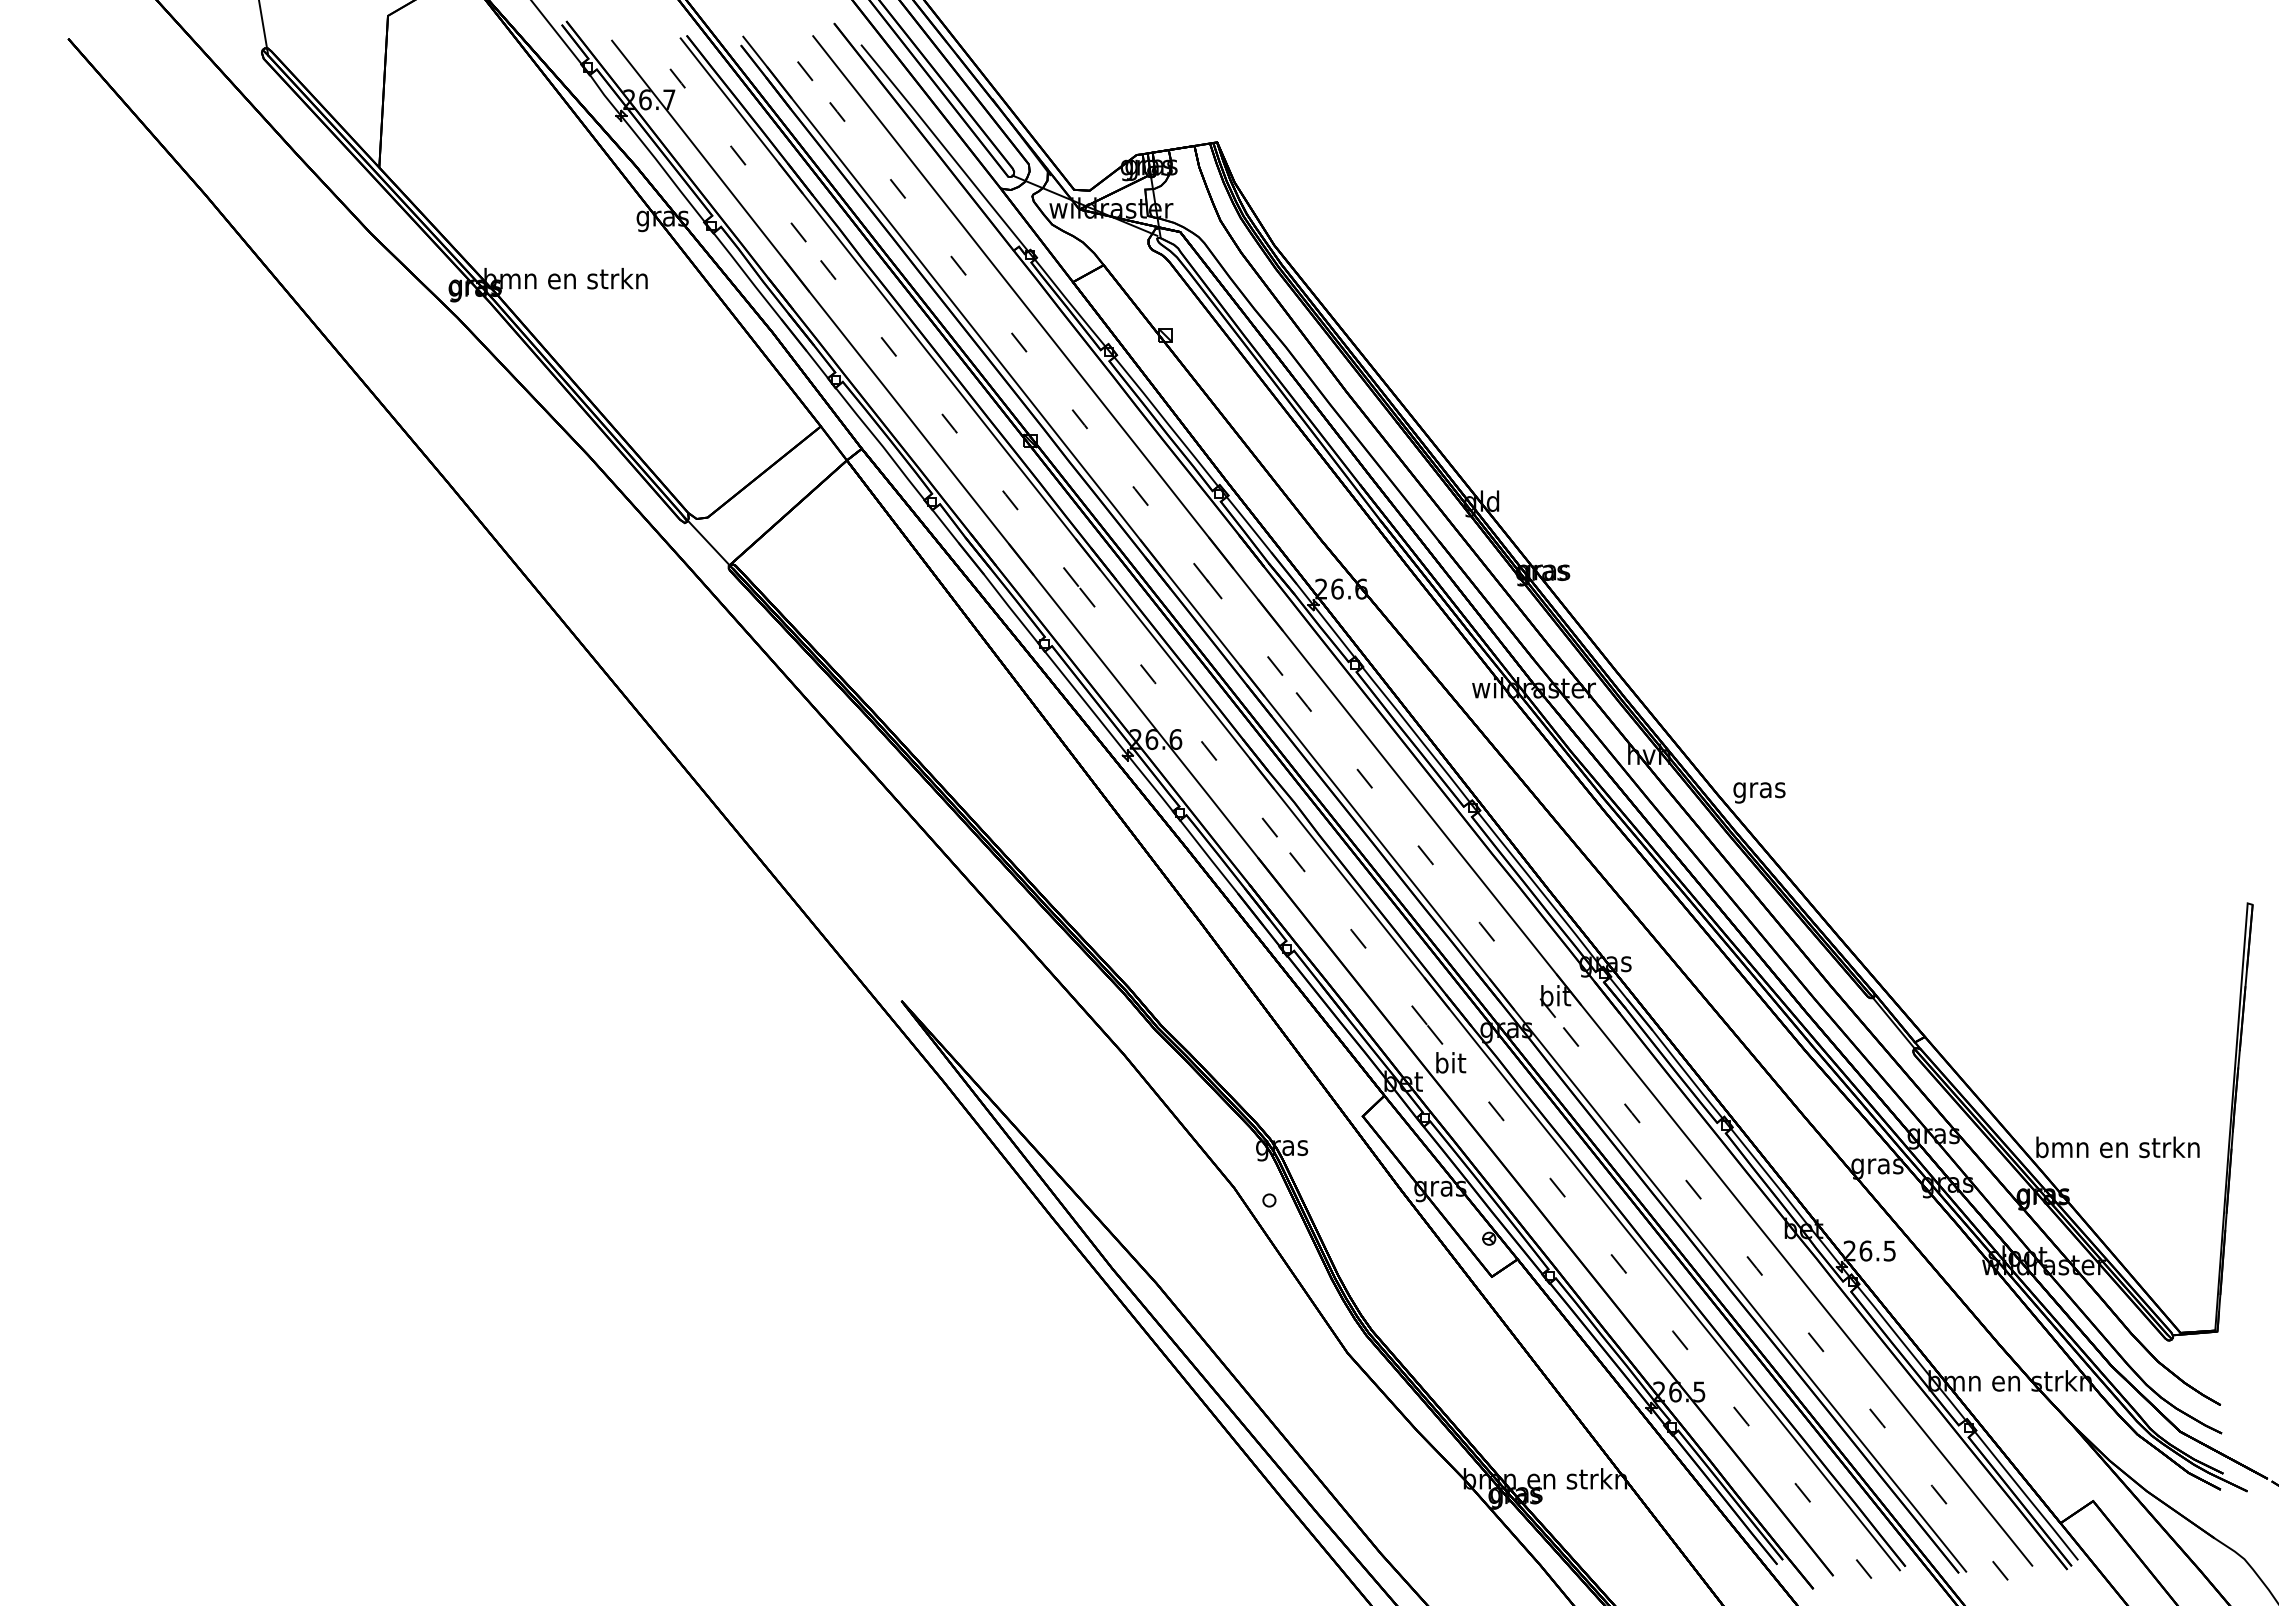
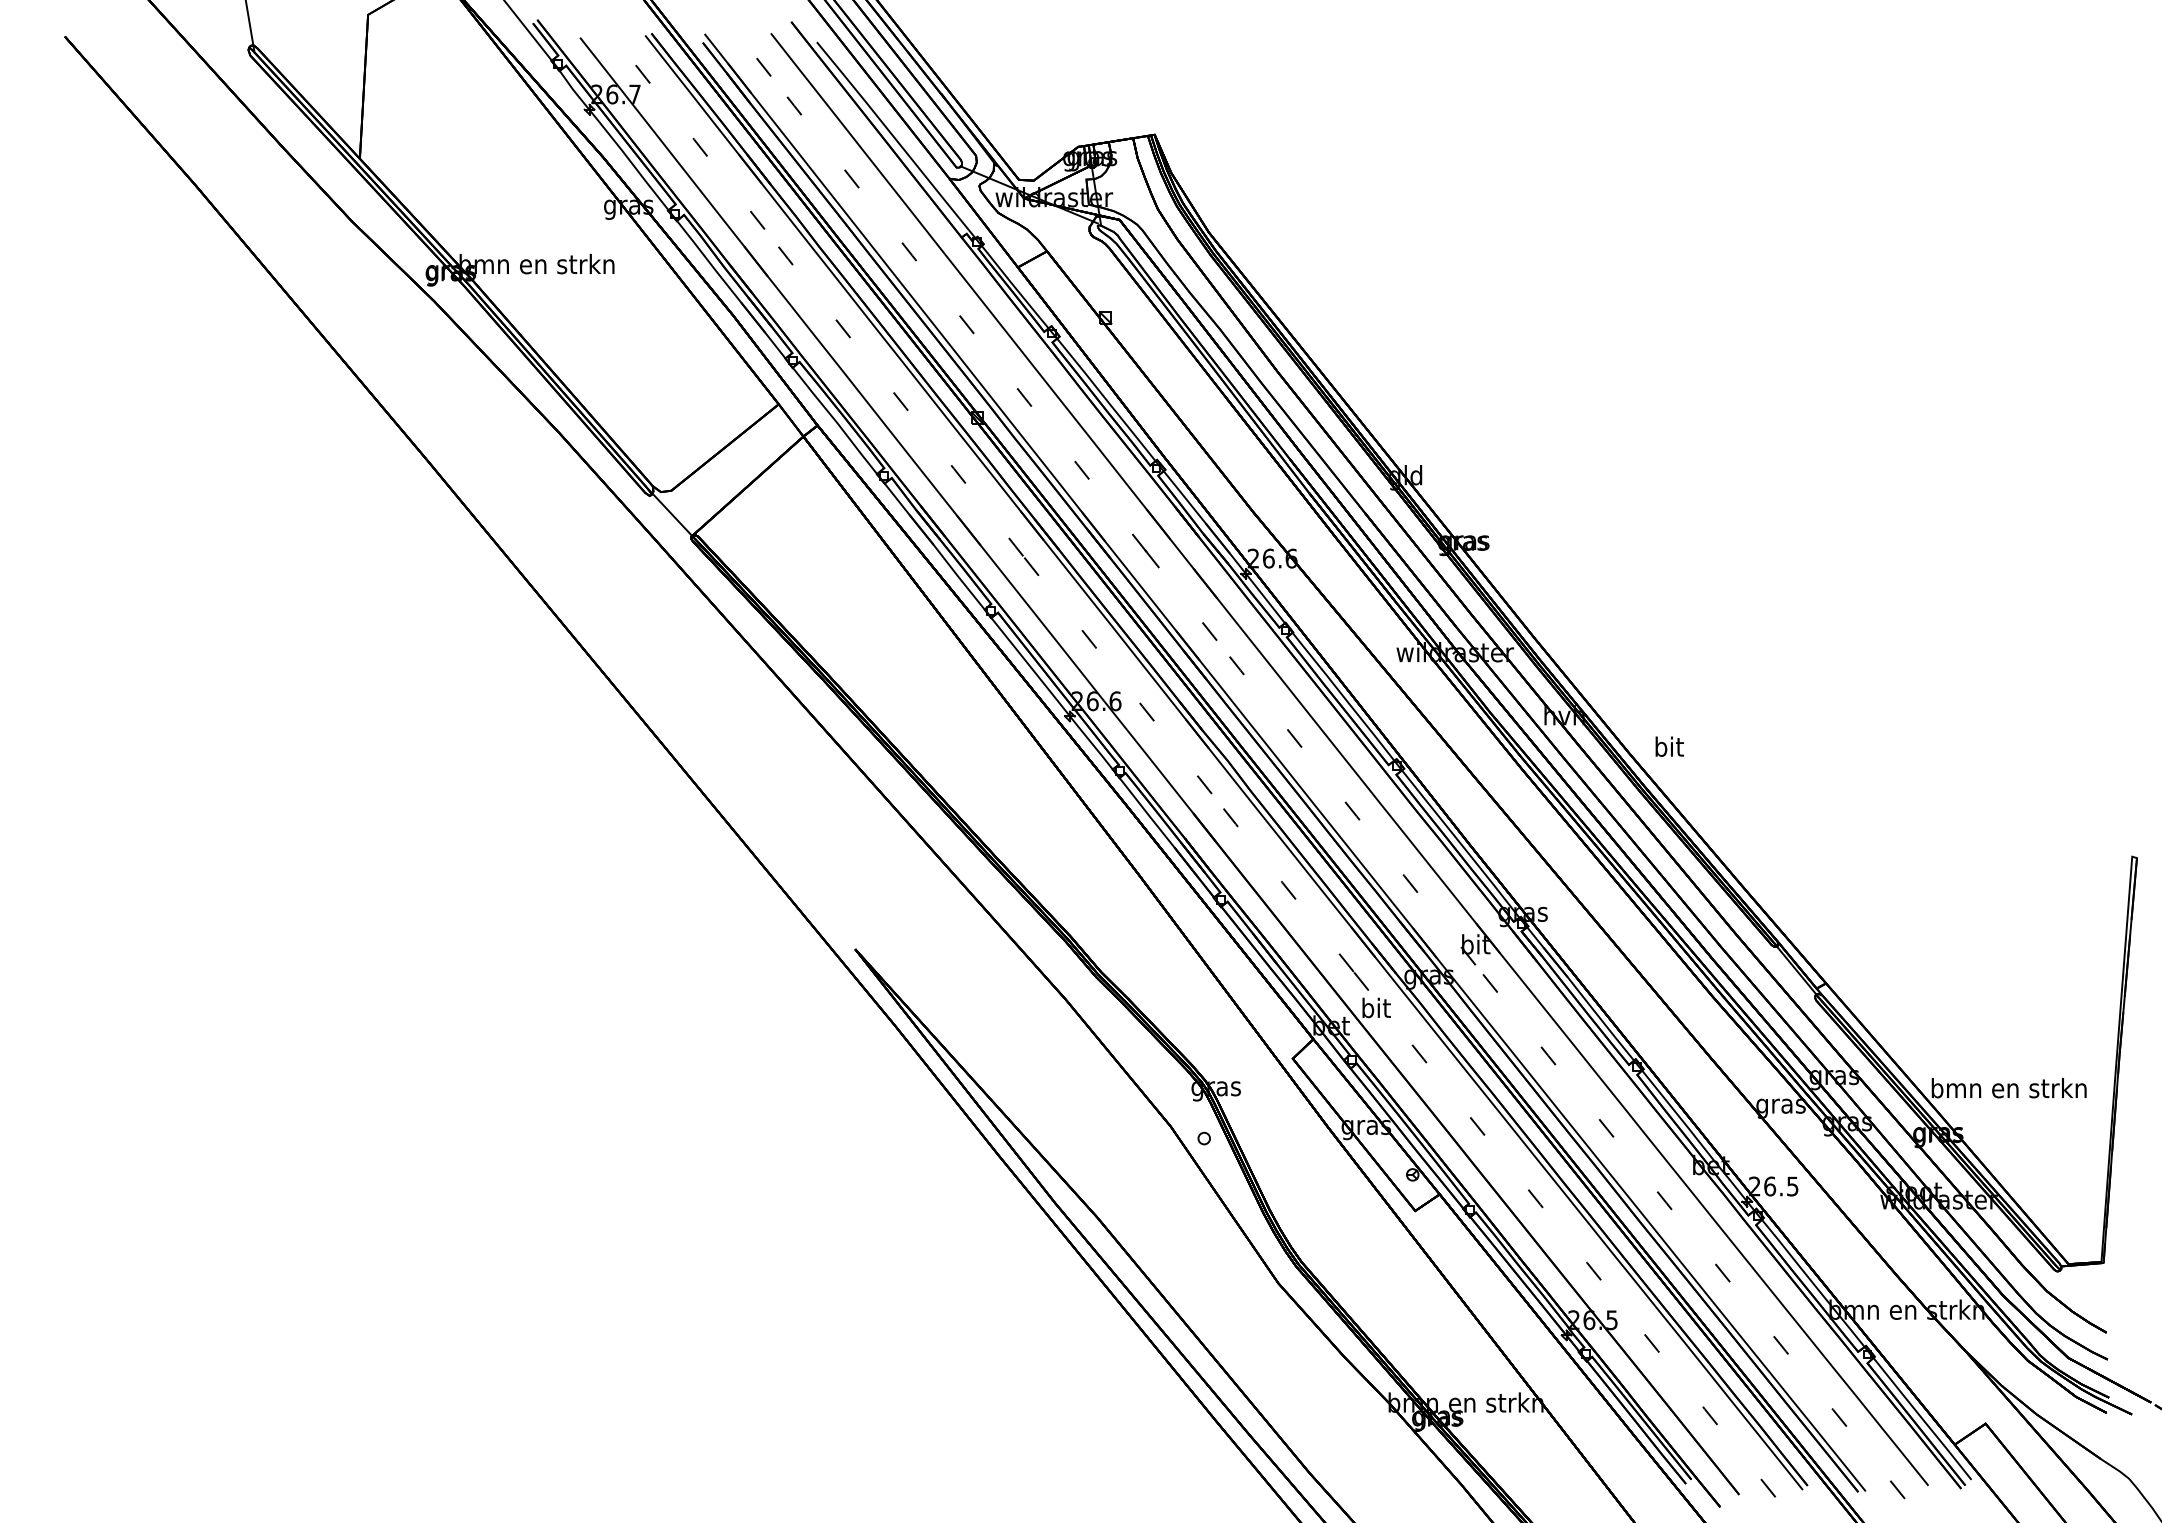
text: (1759, 789) -> (1669, 748), gras -> bit

